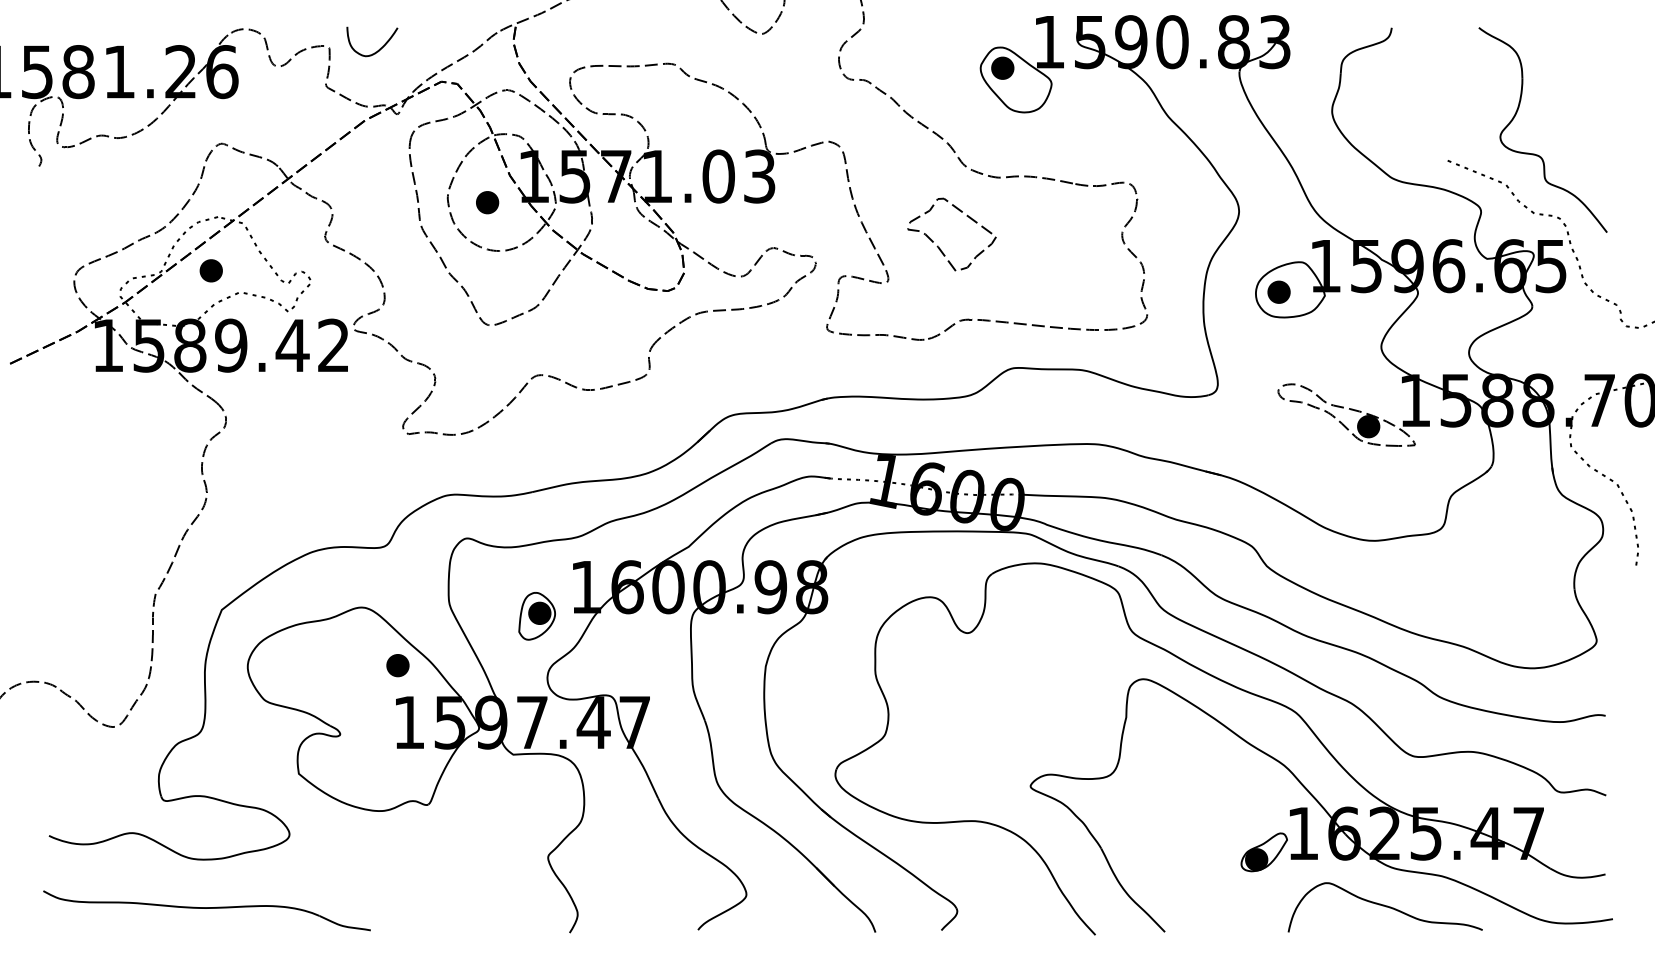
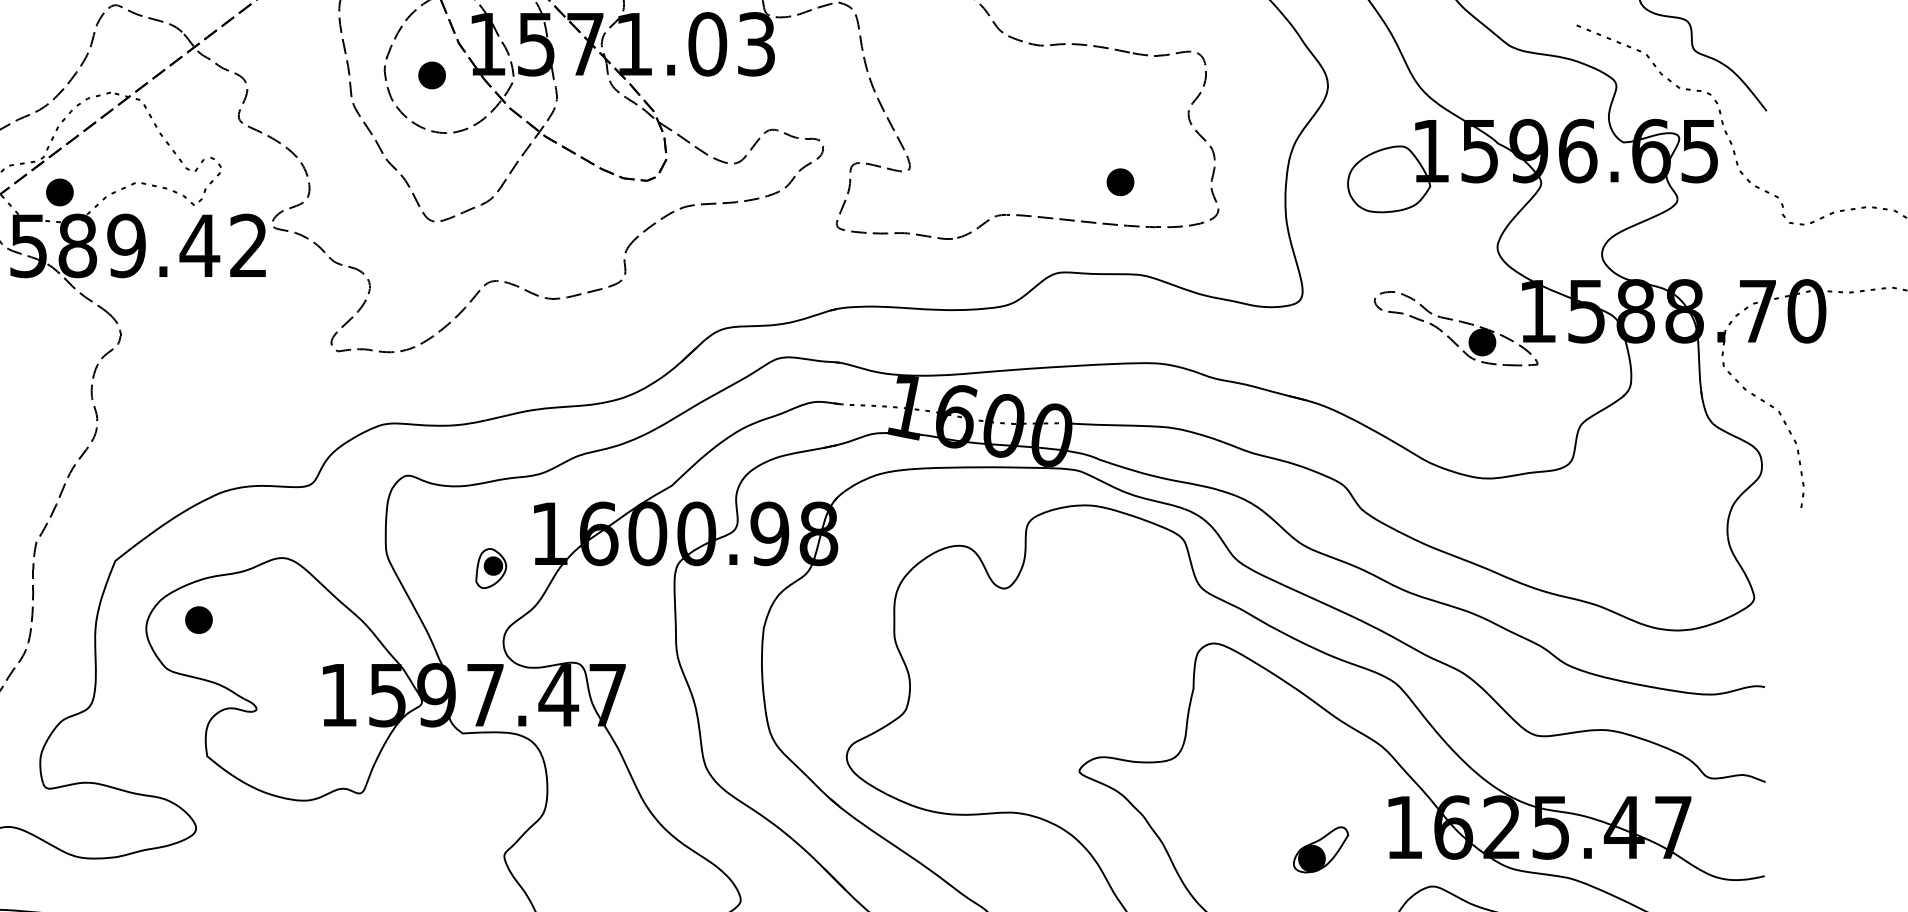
part: (938, 245) -> (969, 126), removed
part: (210, 270) -> (58, 192), moved
part: (1278, 291) -> (1119, 181), moved
part: (536, 616) -> (490, 568), size x0.7
part: (397, 665) -> (198, 619), moved
part: (1263, 852) -> (1320, 850), moved

